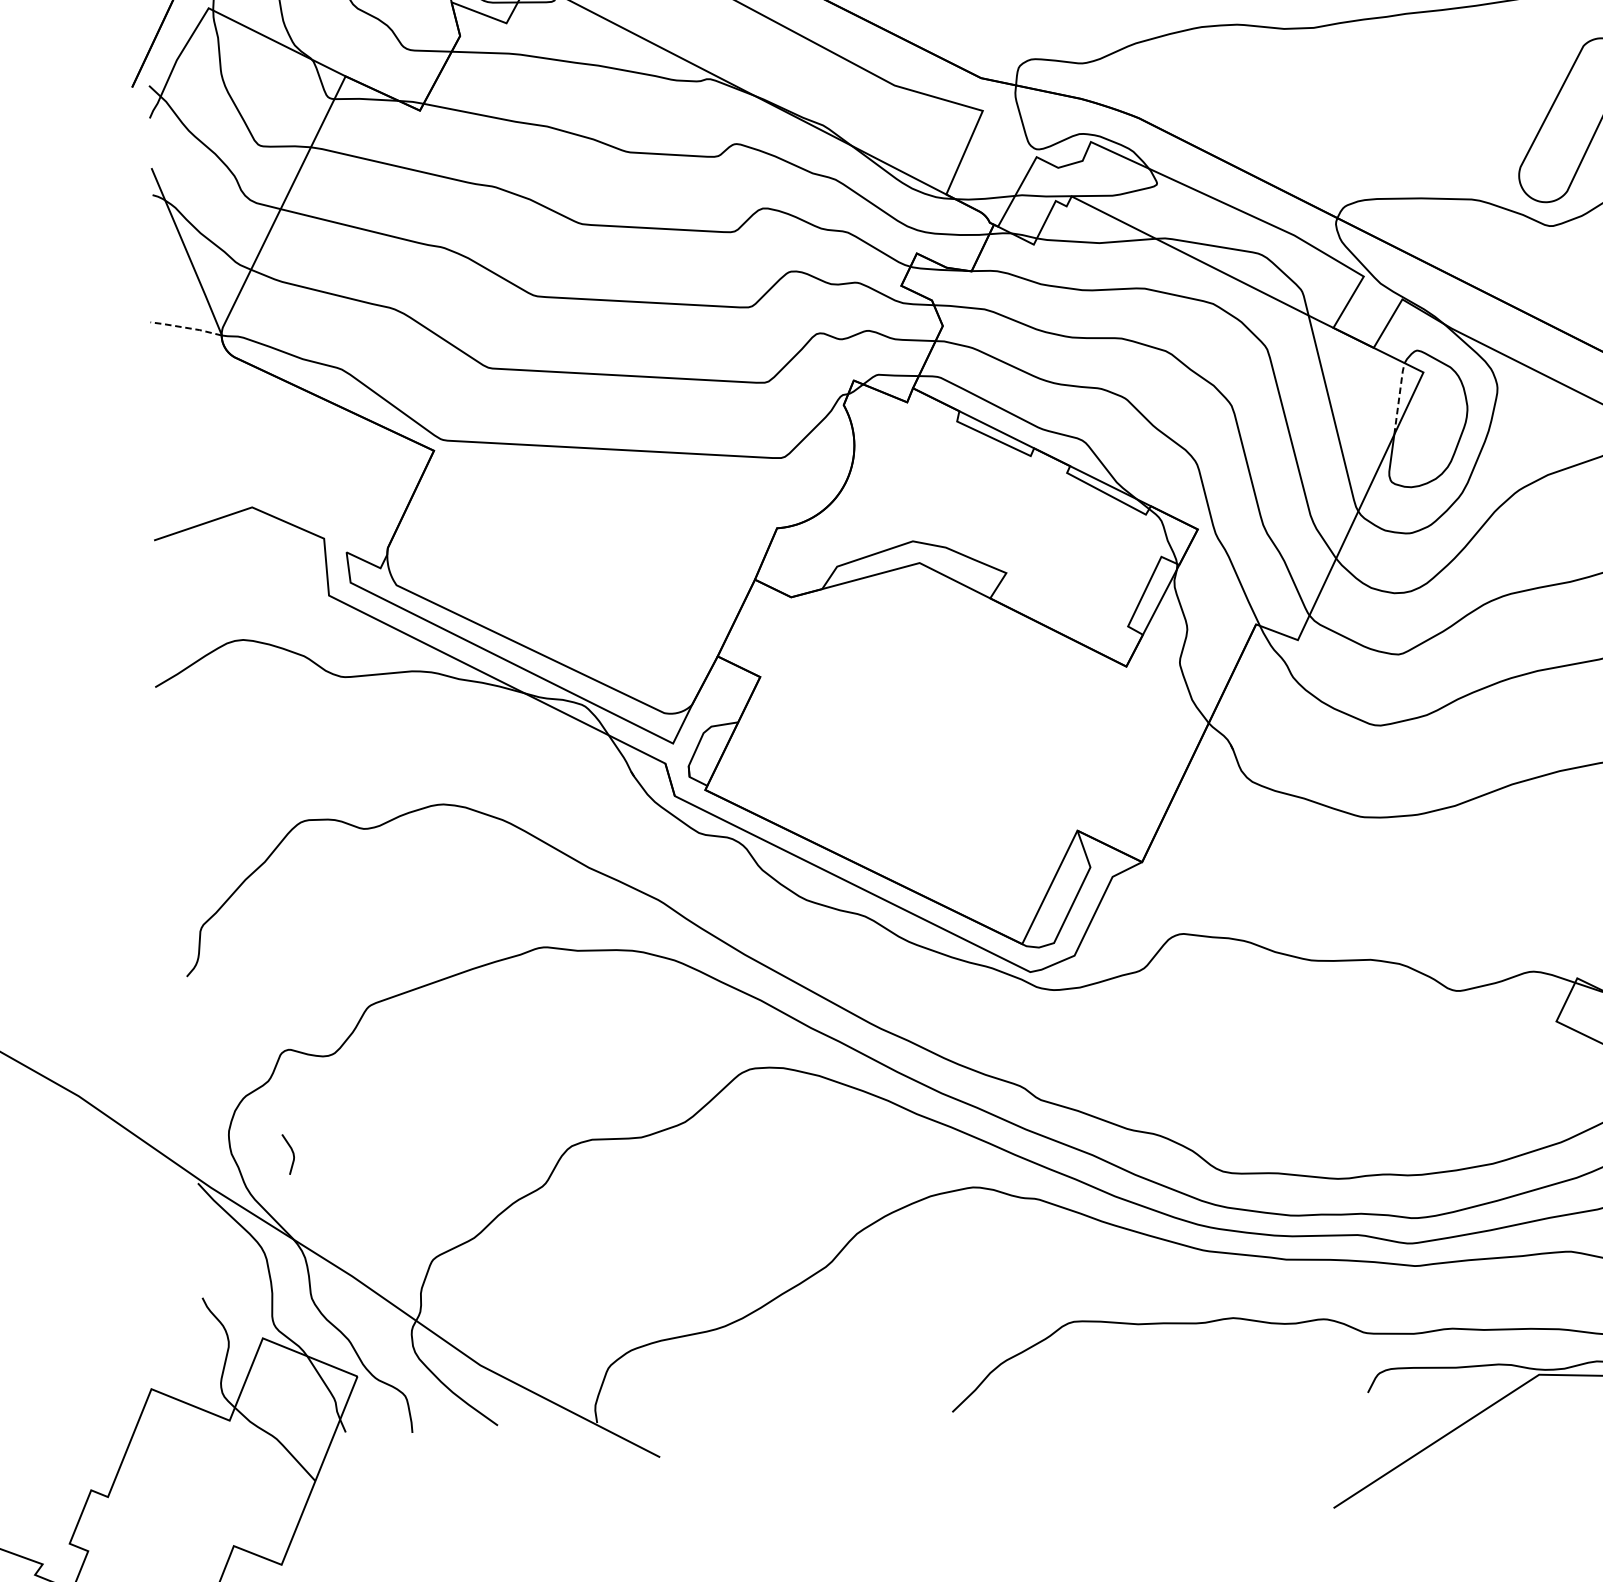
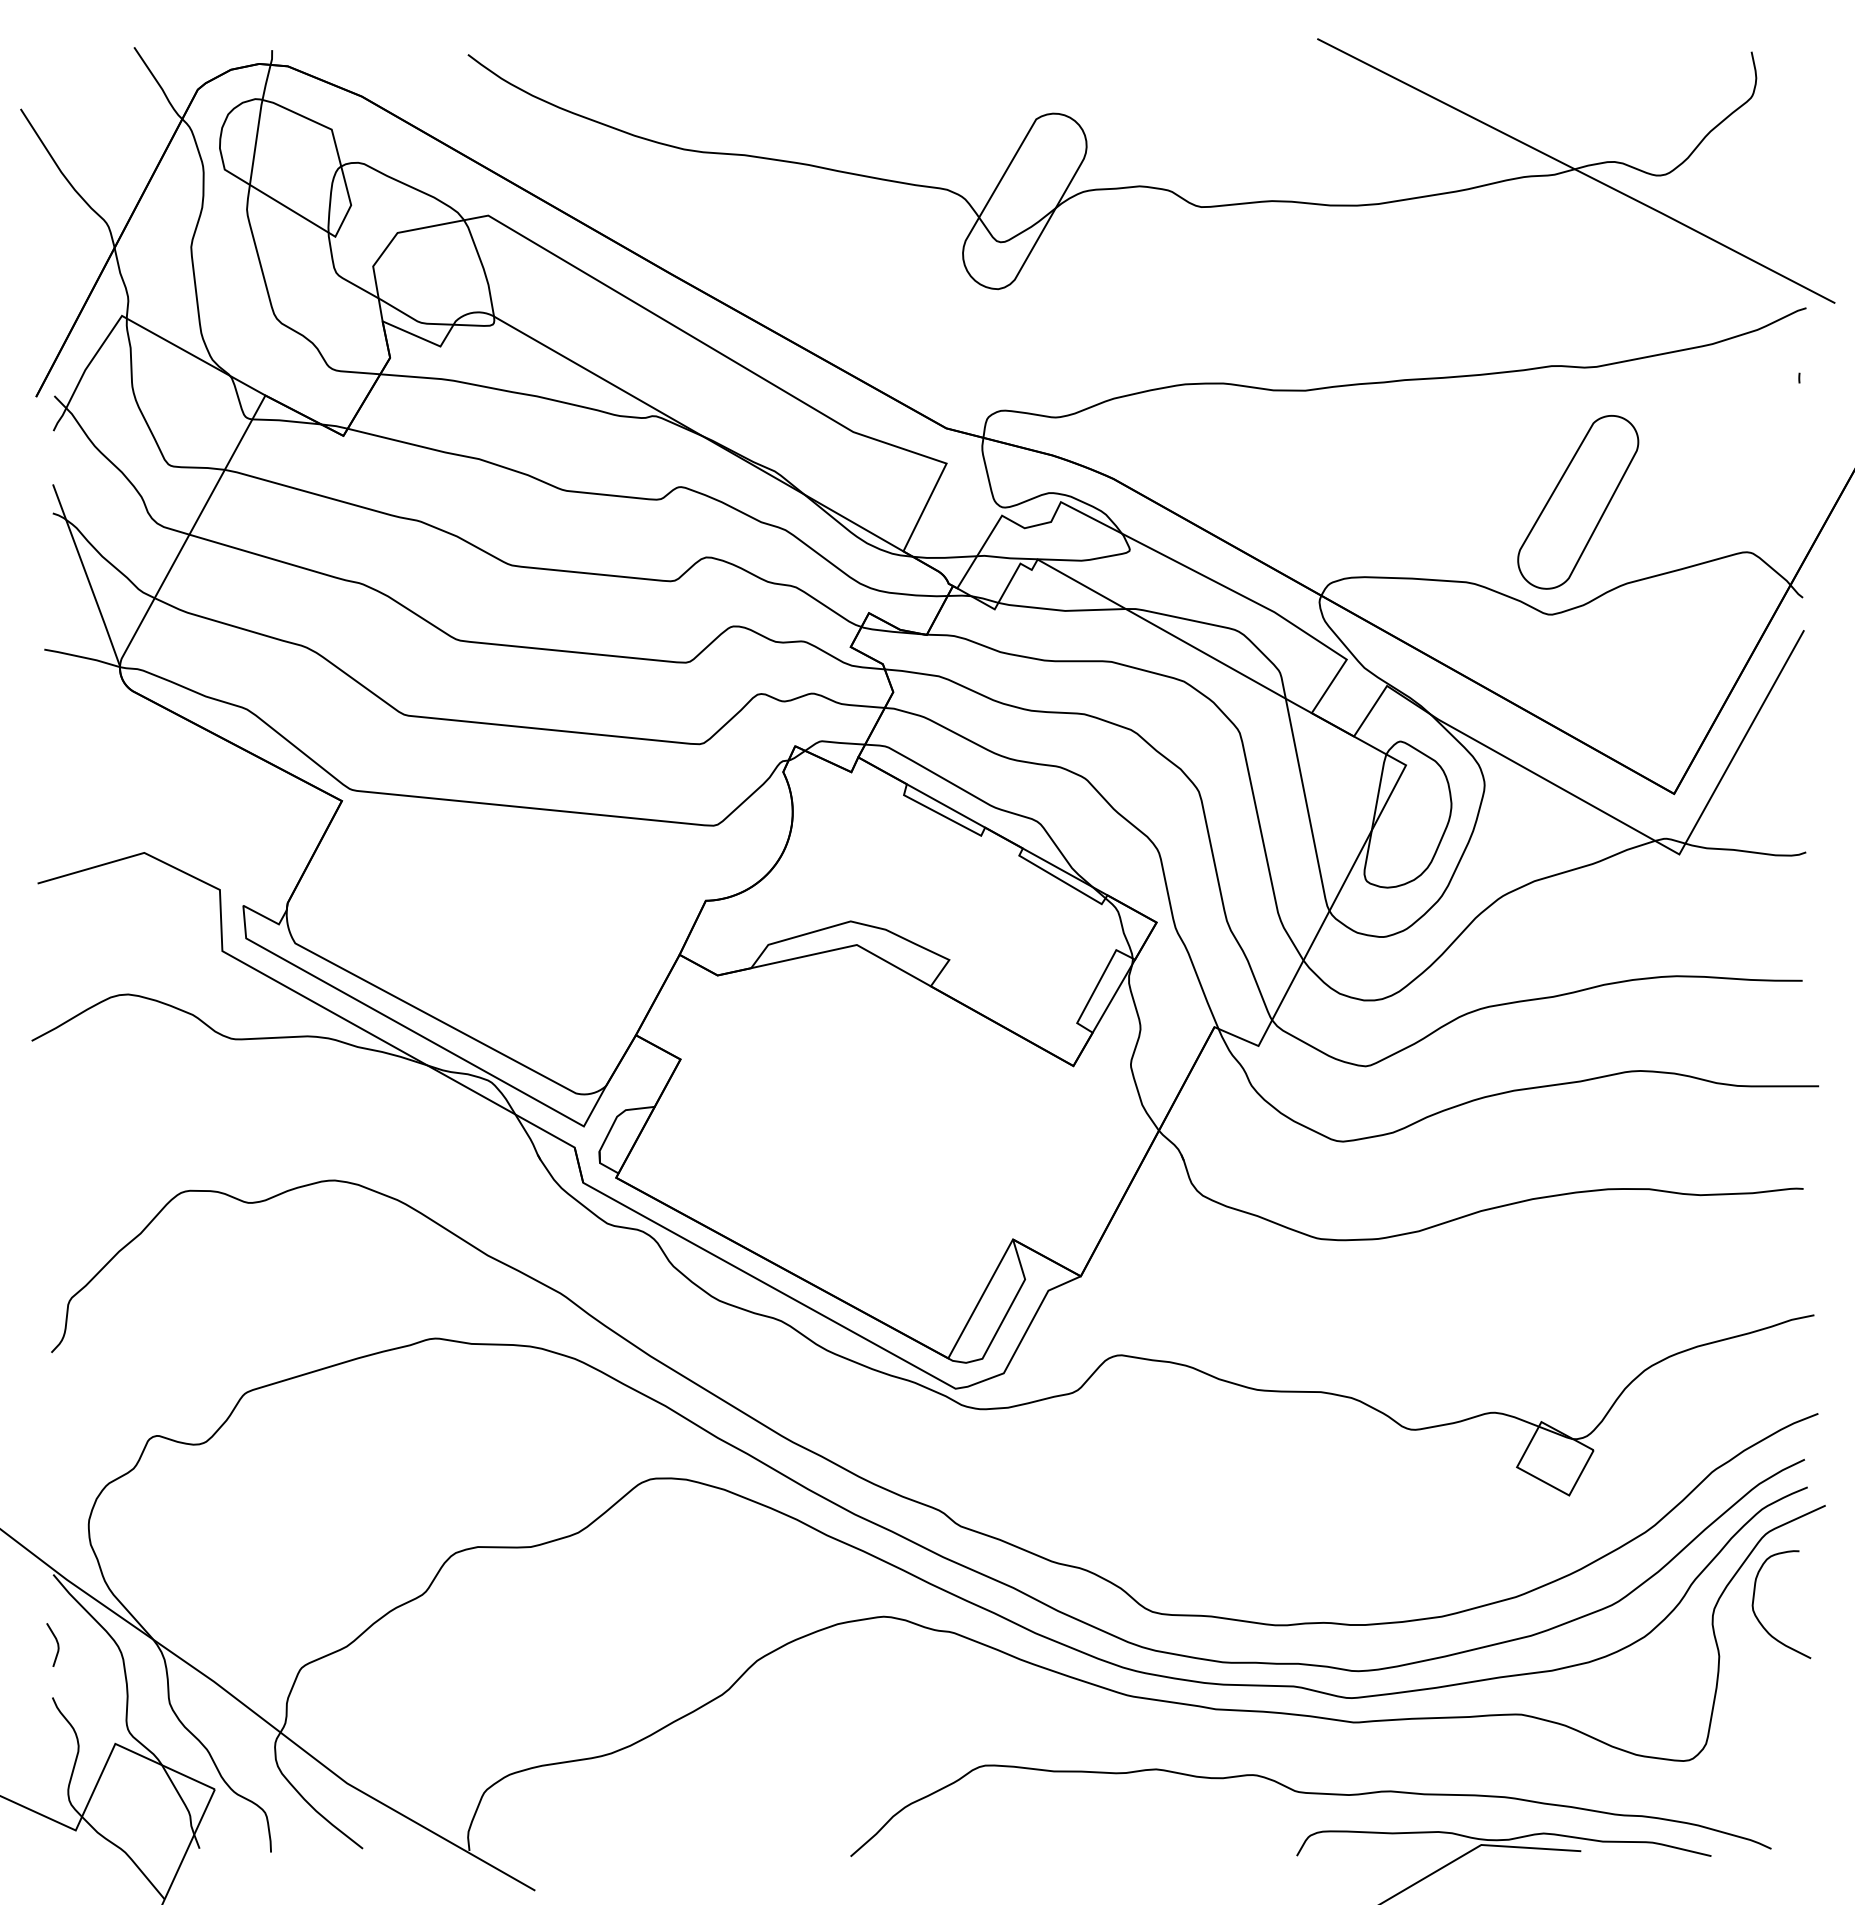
line: (186, 328) -> (82, 657), dashed -> solid
line: (1398, 398) -> (1378, 791), dashed -> solid
curve: (291, 1151) -> (56, 1642), moved

